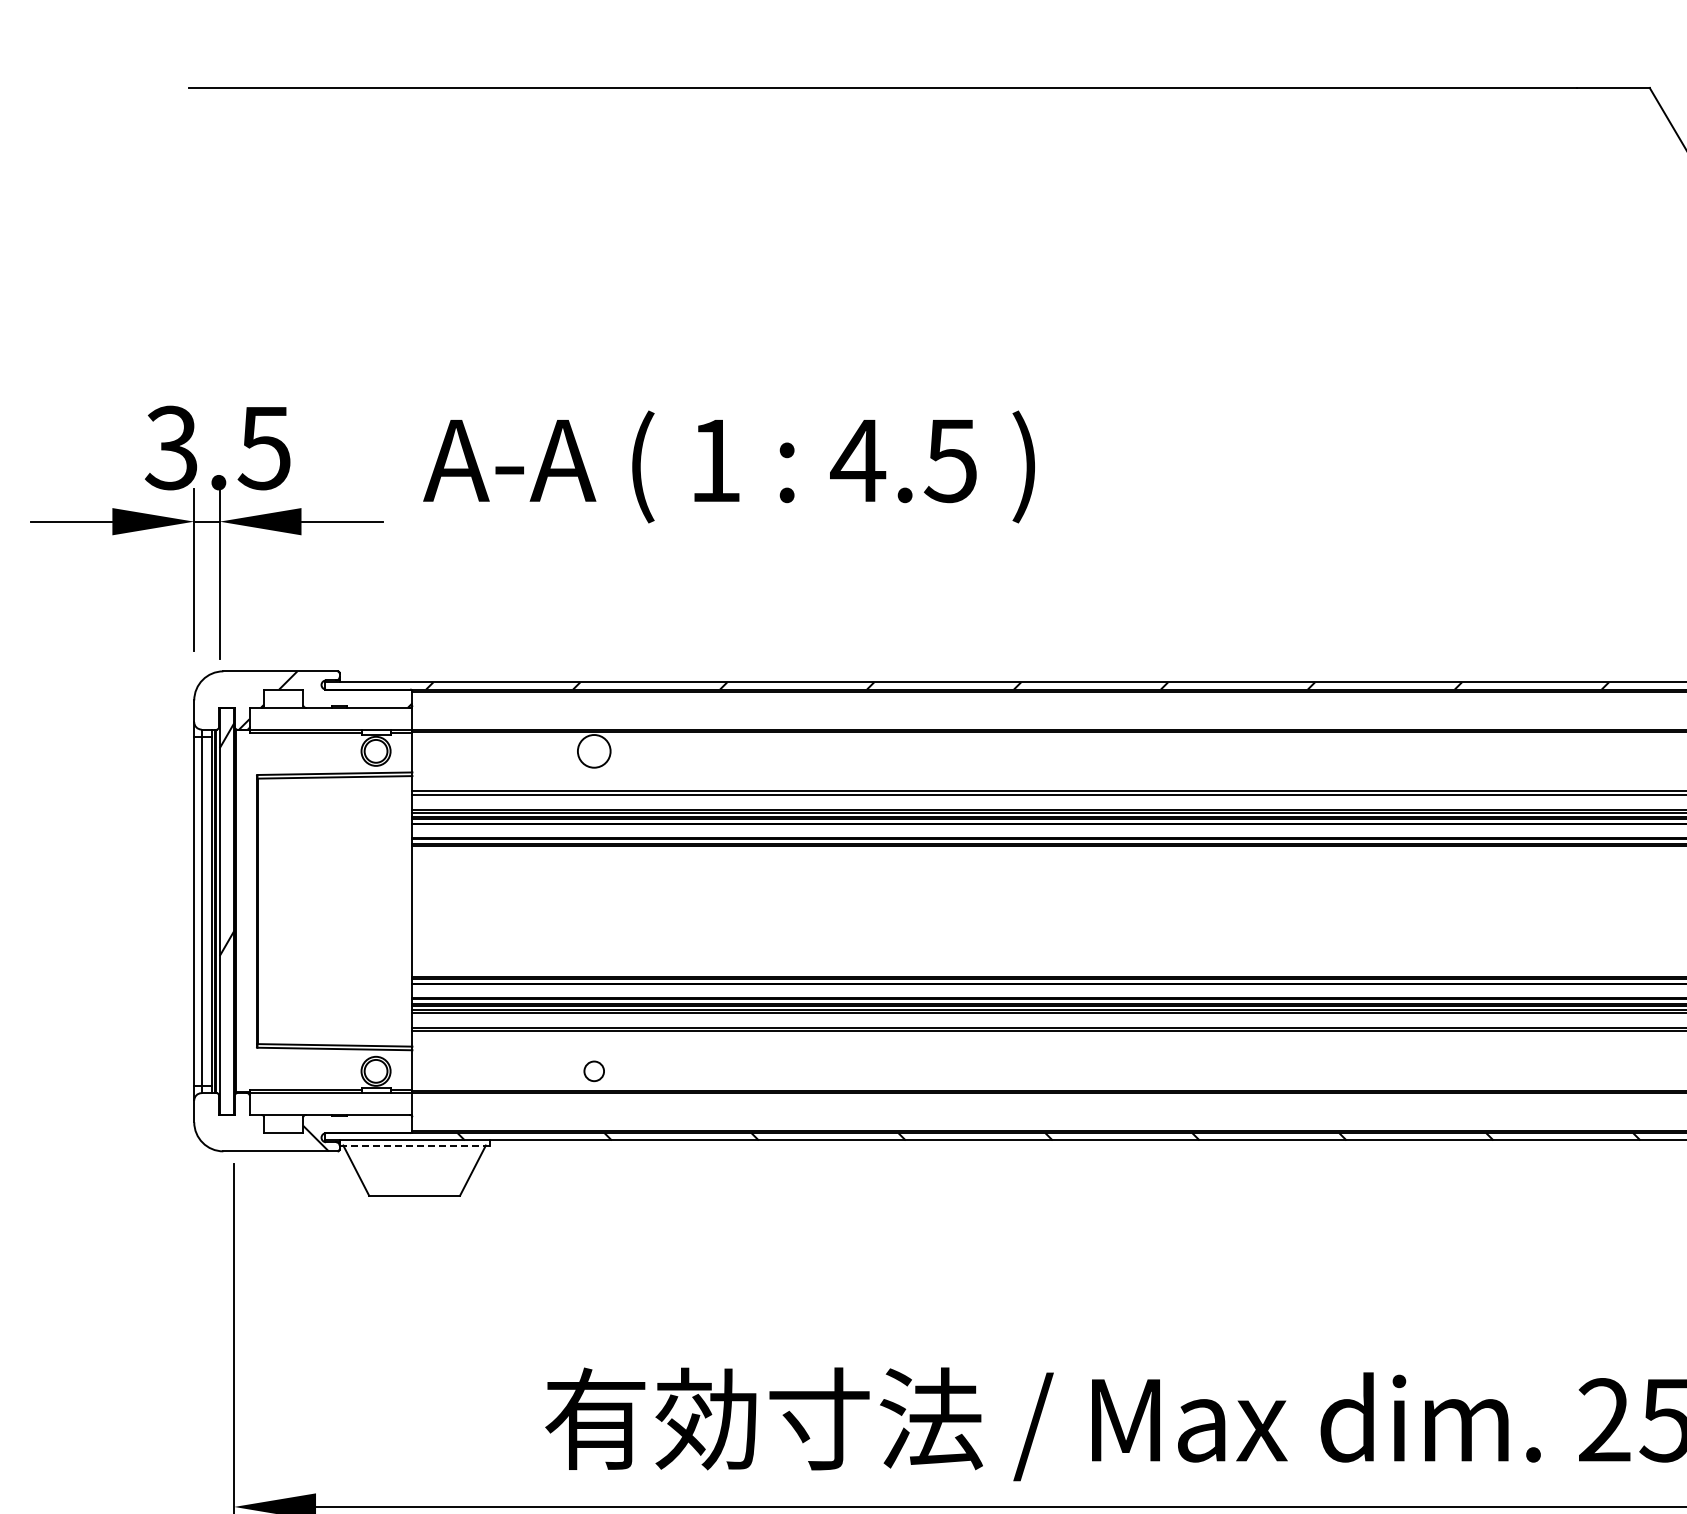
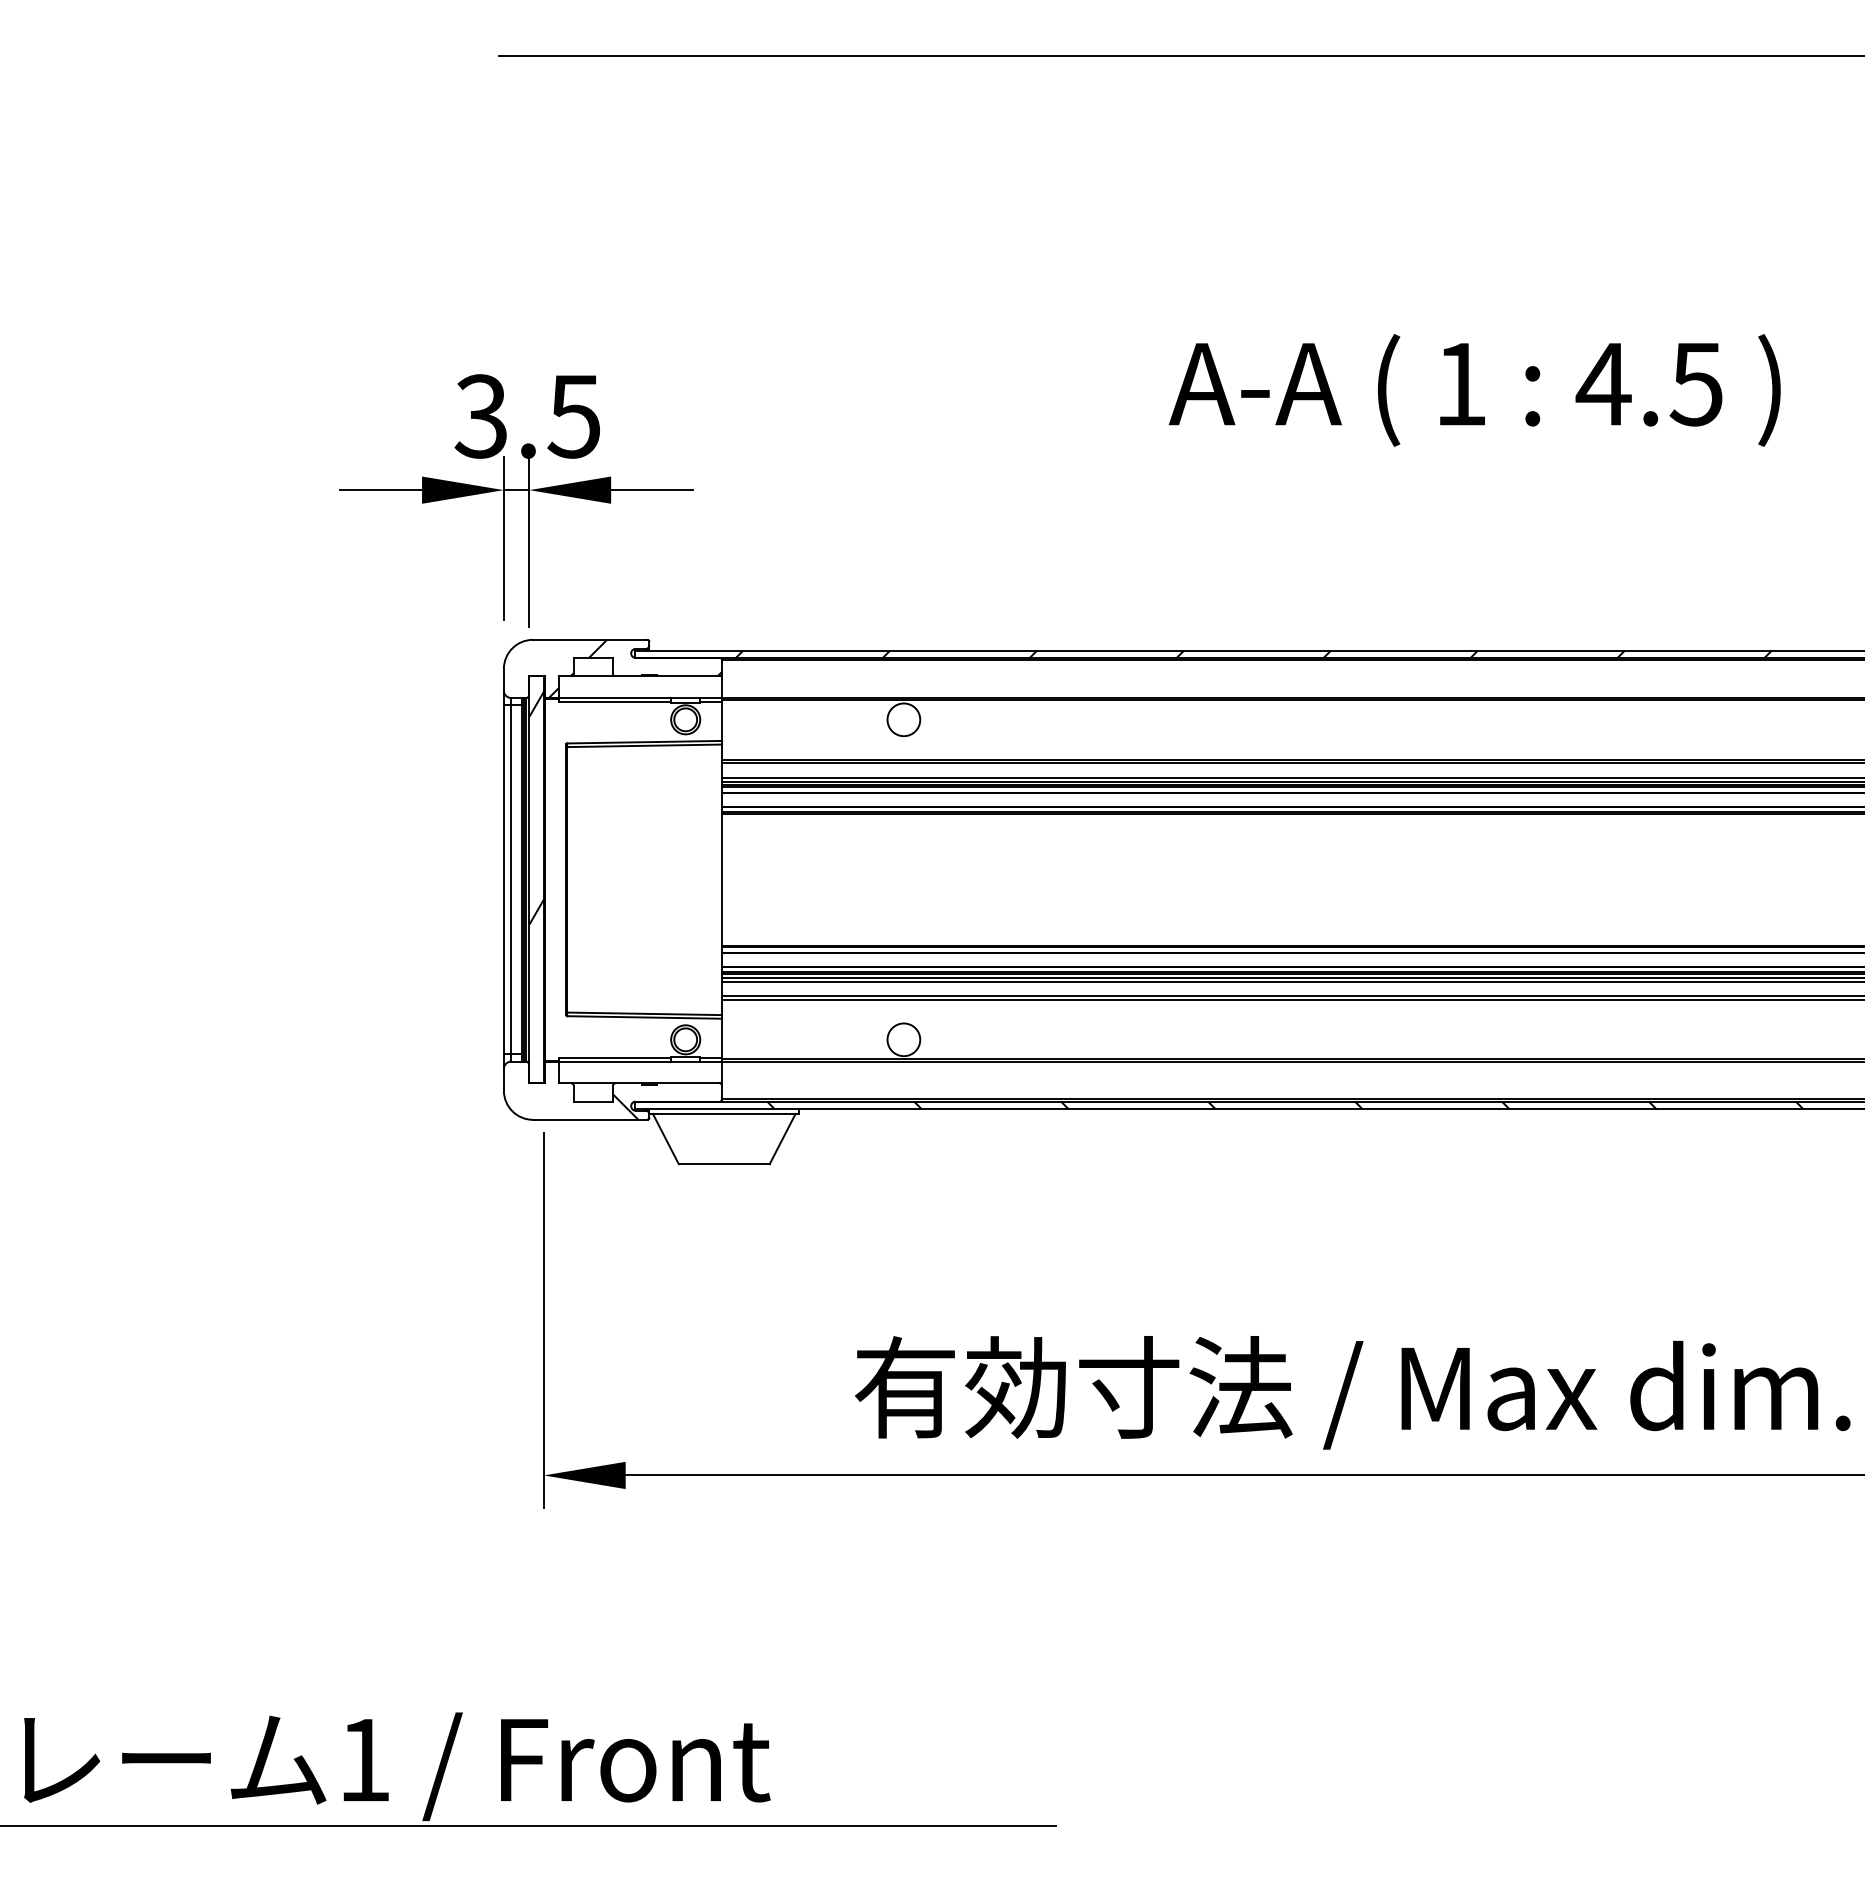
text: (728, 467) -> (1474, 390), moved
circle: (593, 1071) -> (903, 1039), size x1.67
line: (414, 1146) -> (724, 1114), dashed -> solid

